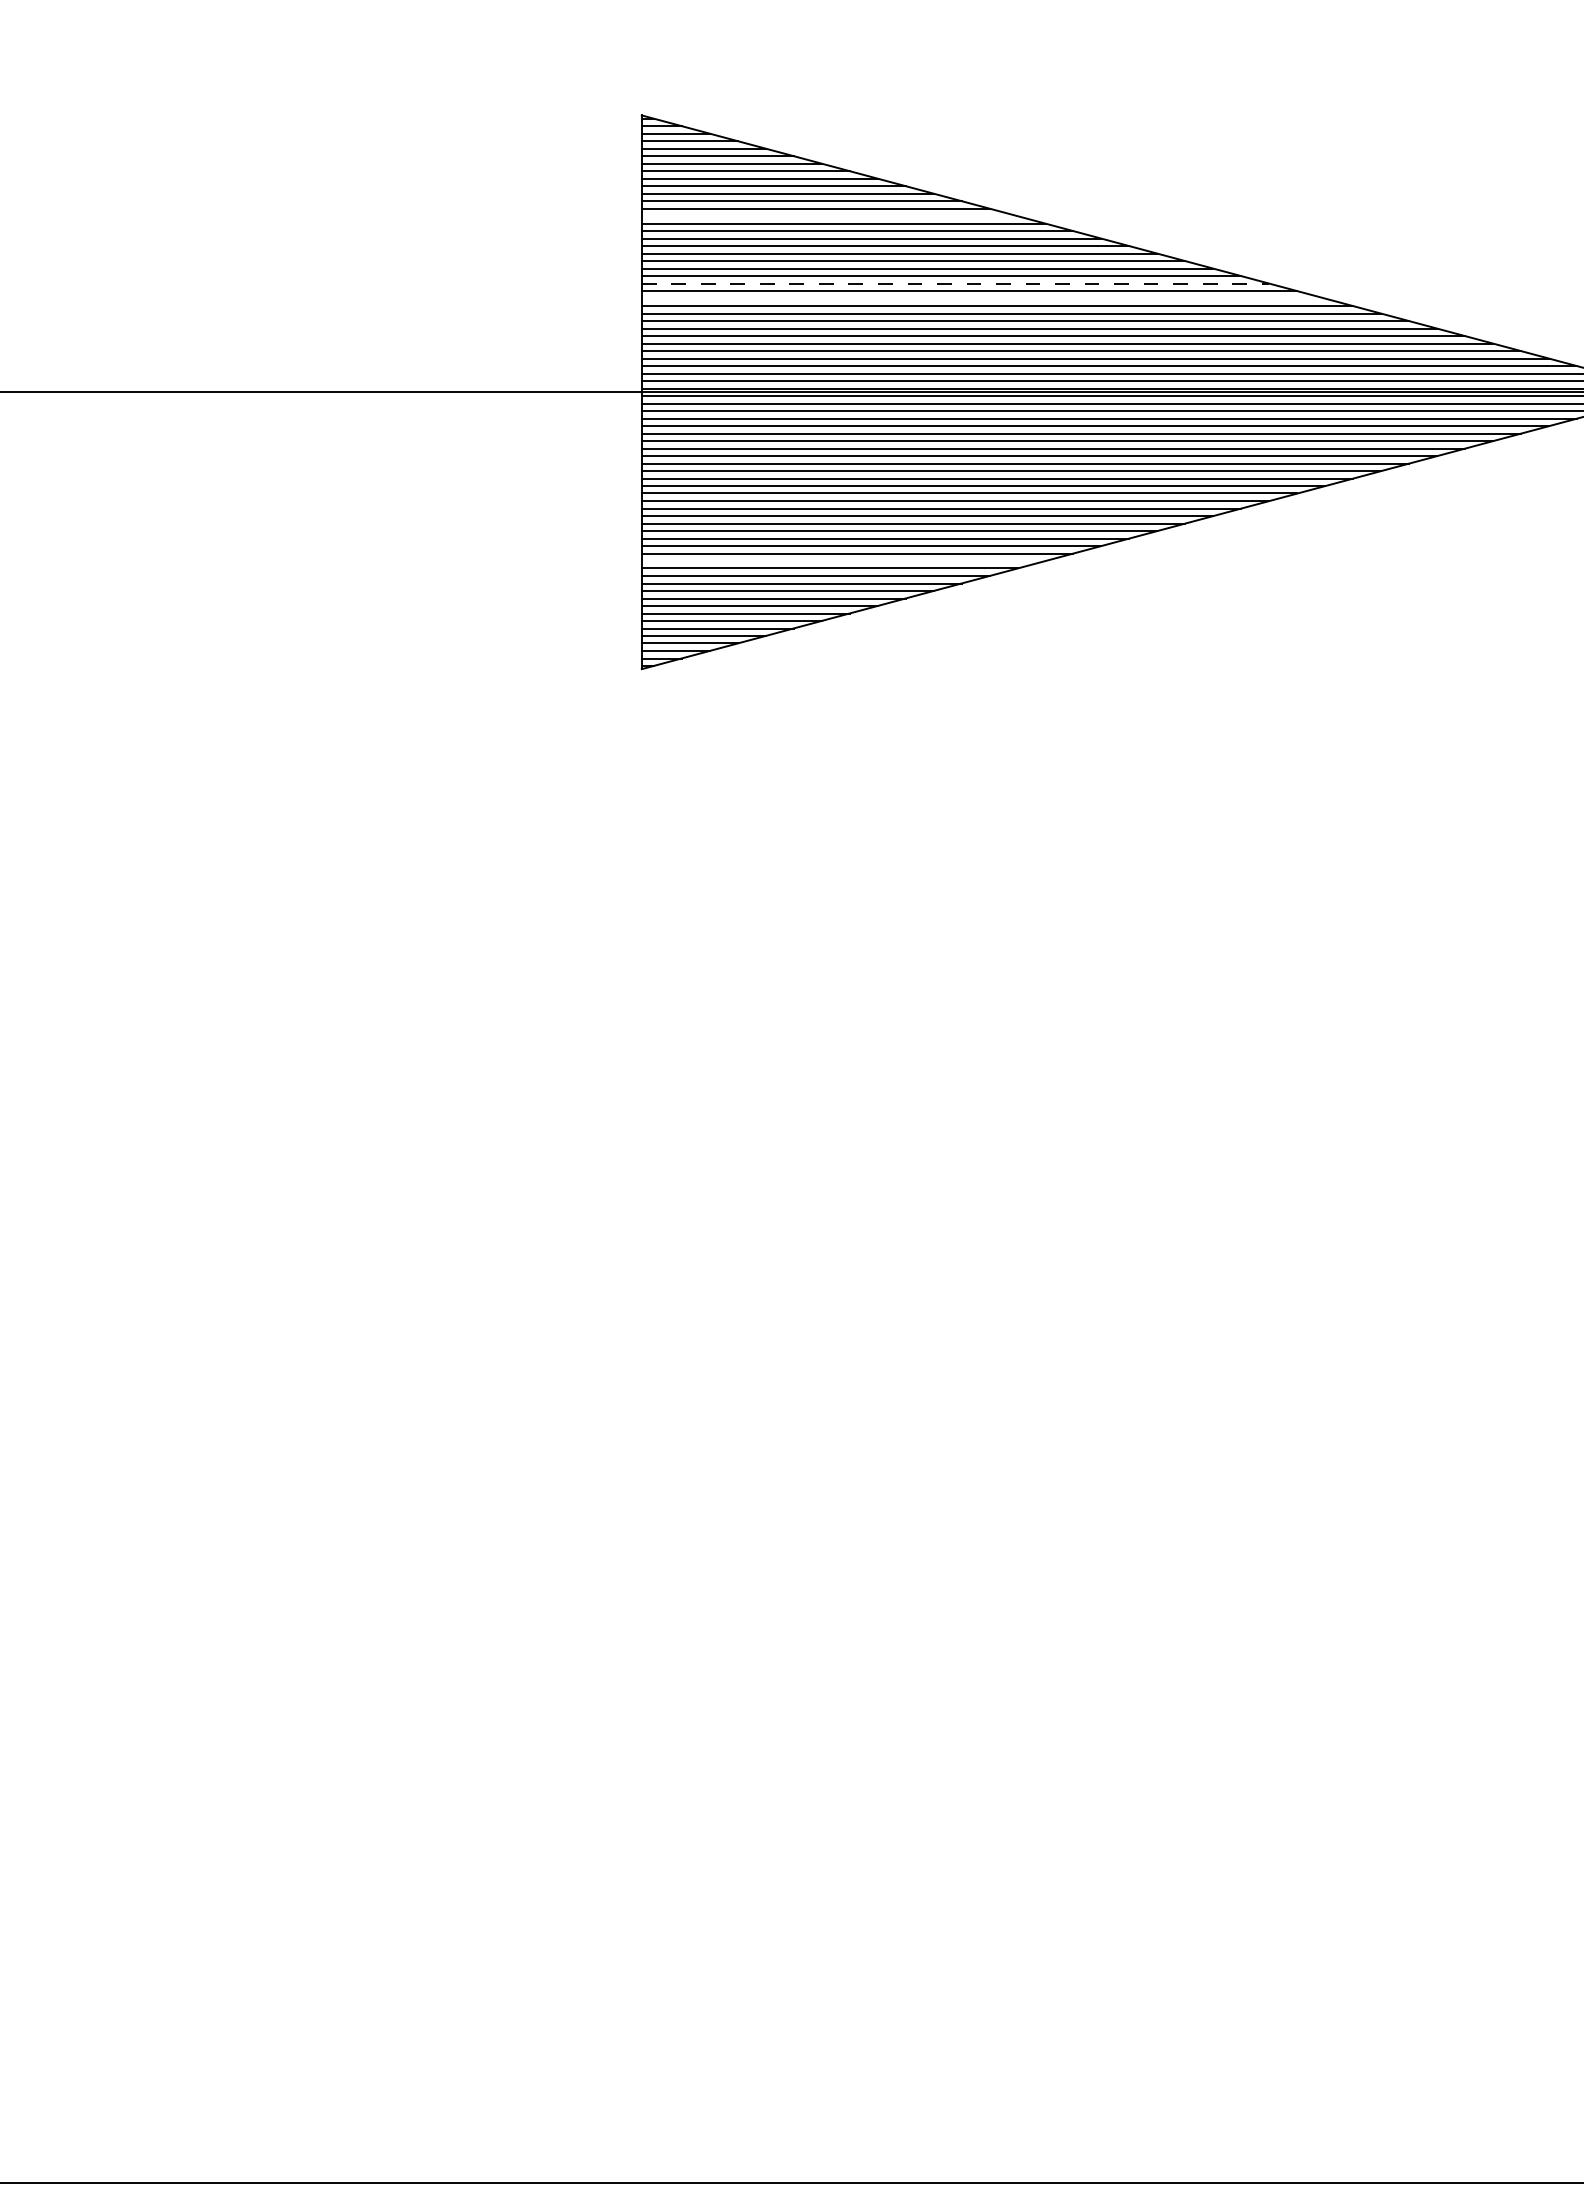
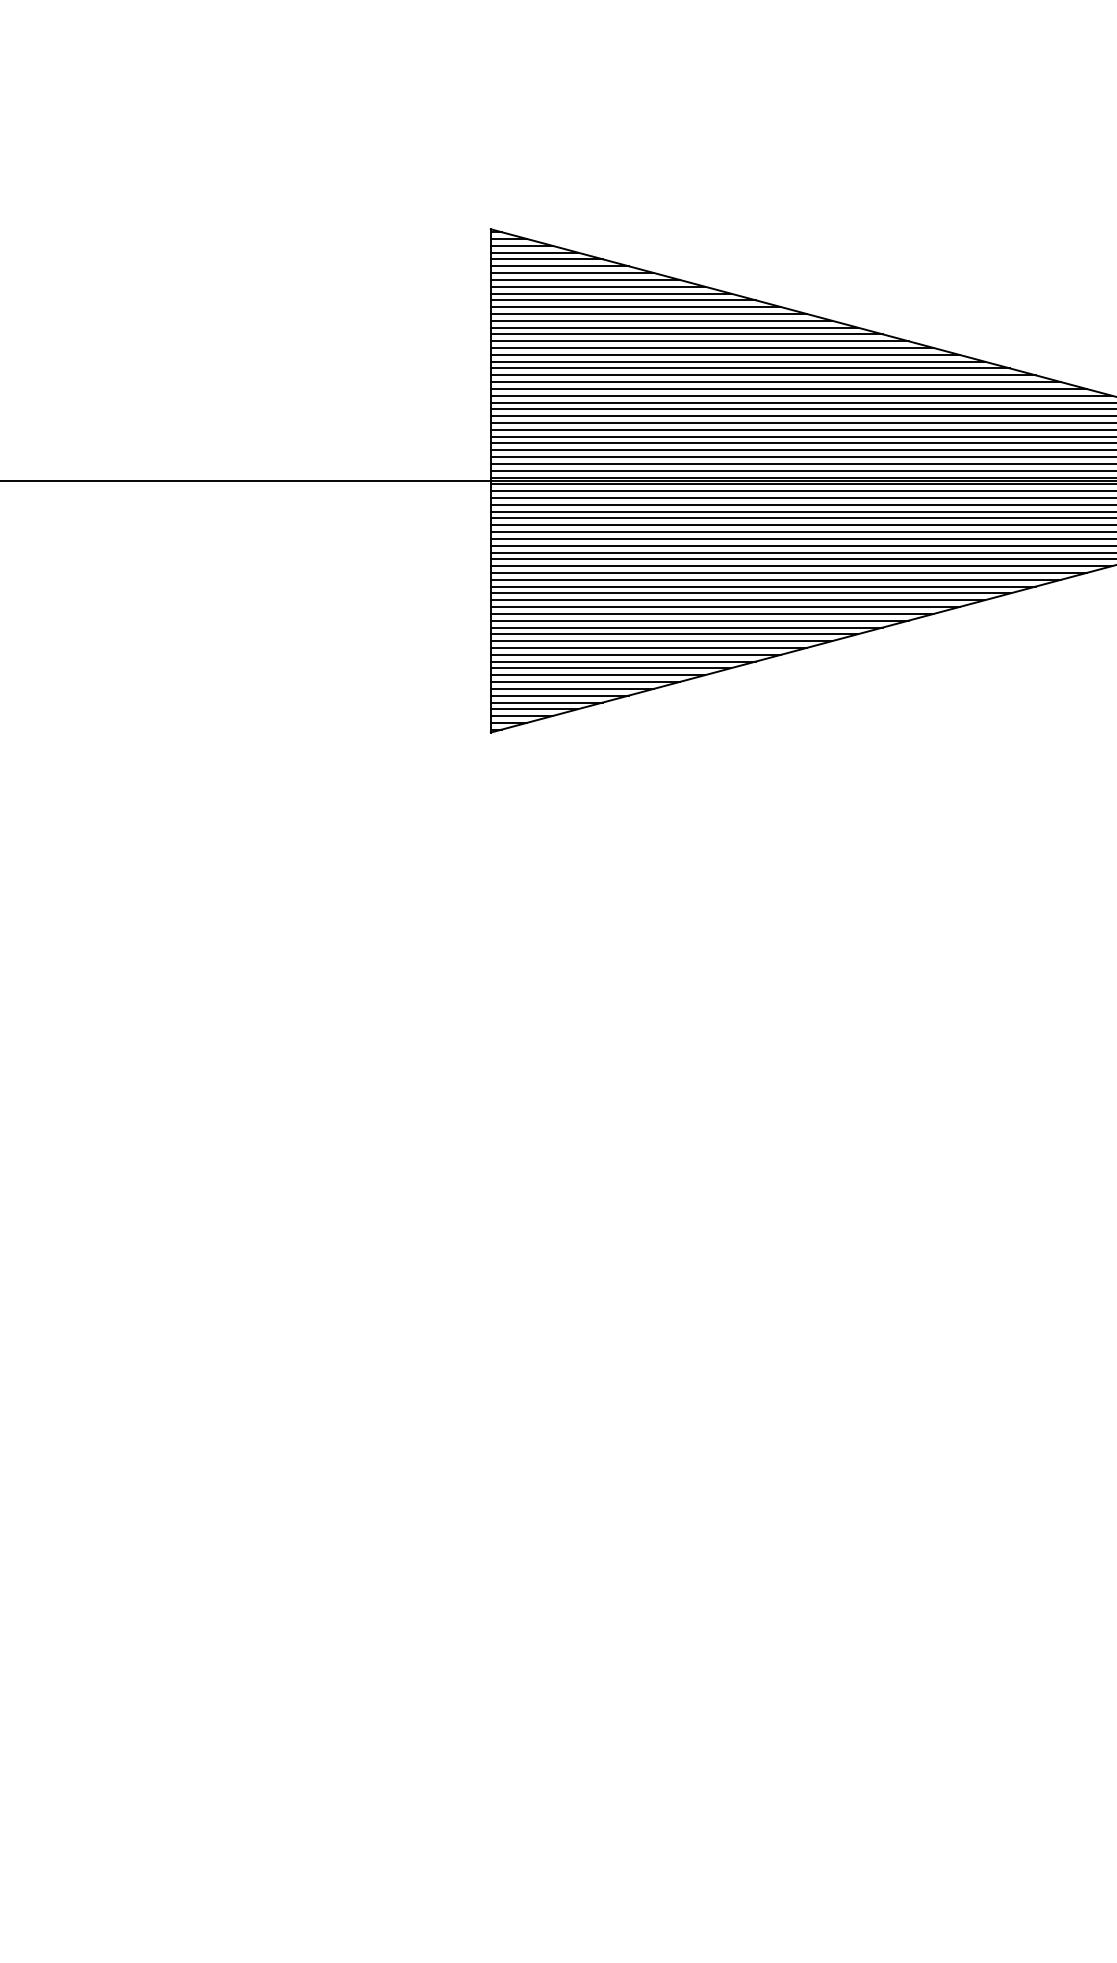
line: (829, 216) -> (661, 321), added
line: (955, 283) -> (775, 382), dashed -> solid
line: (983, 298) -> (801, 395), added
line: (843, 561) -> (674, 634), added

